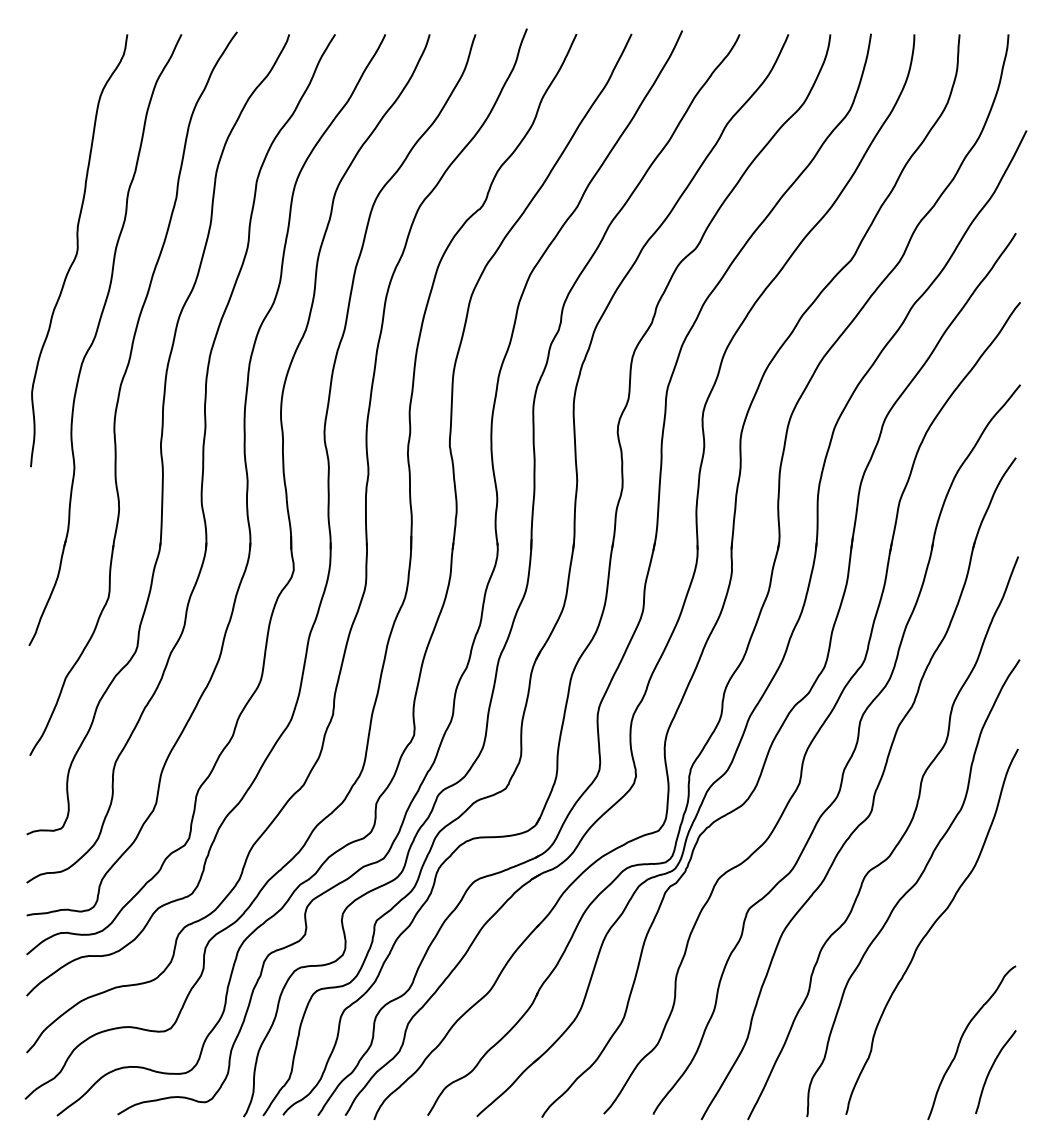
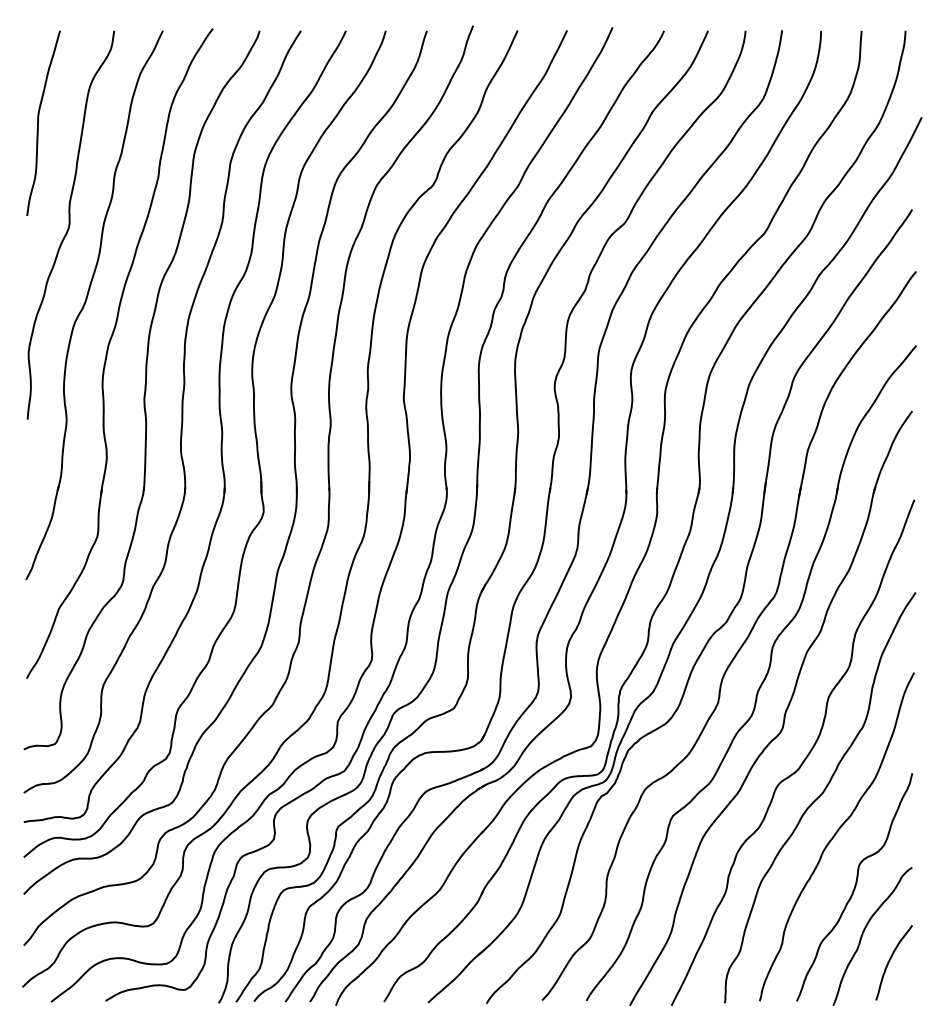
curve: (43, 137) -> (38, 123), added
curve: (951, 988) -> (854, 887), added

